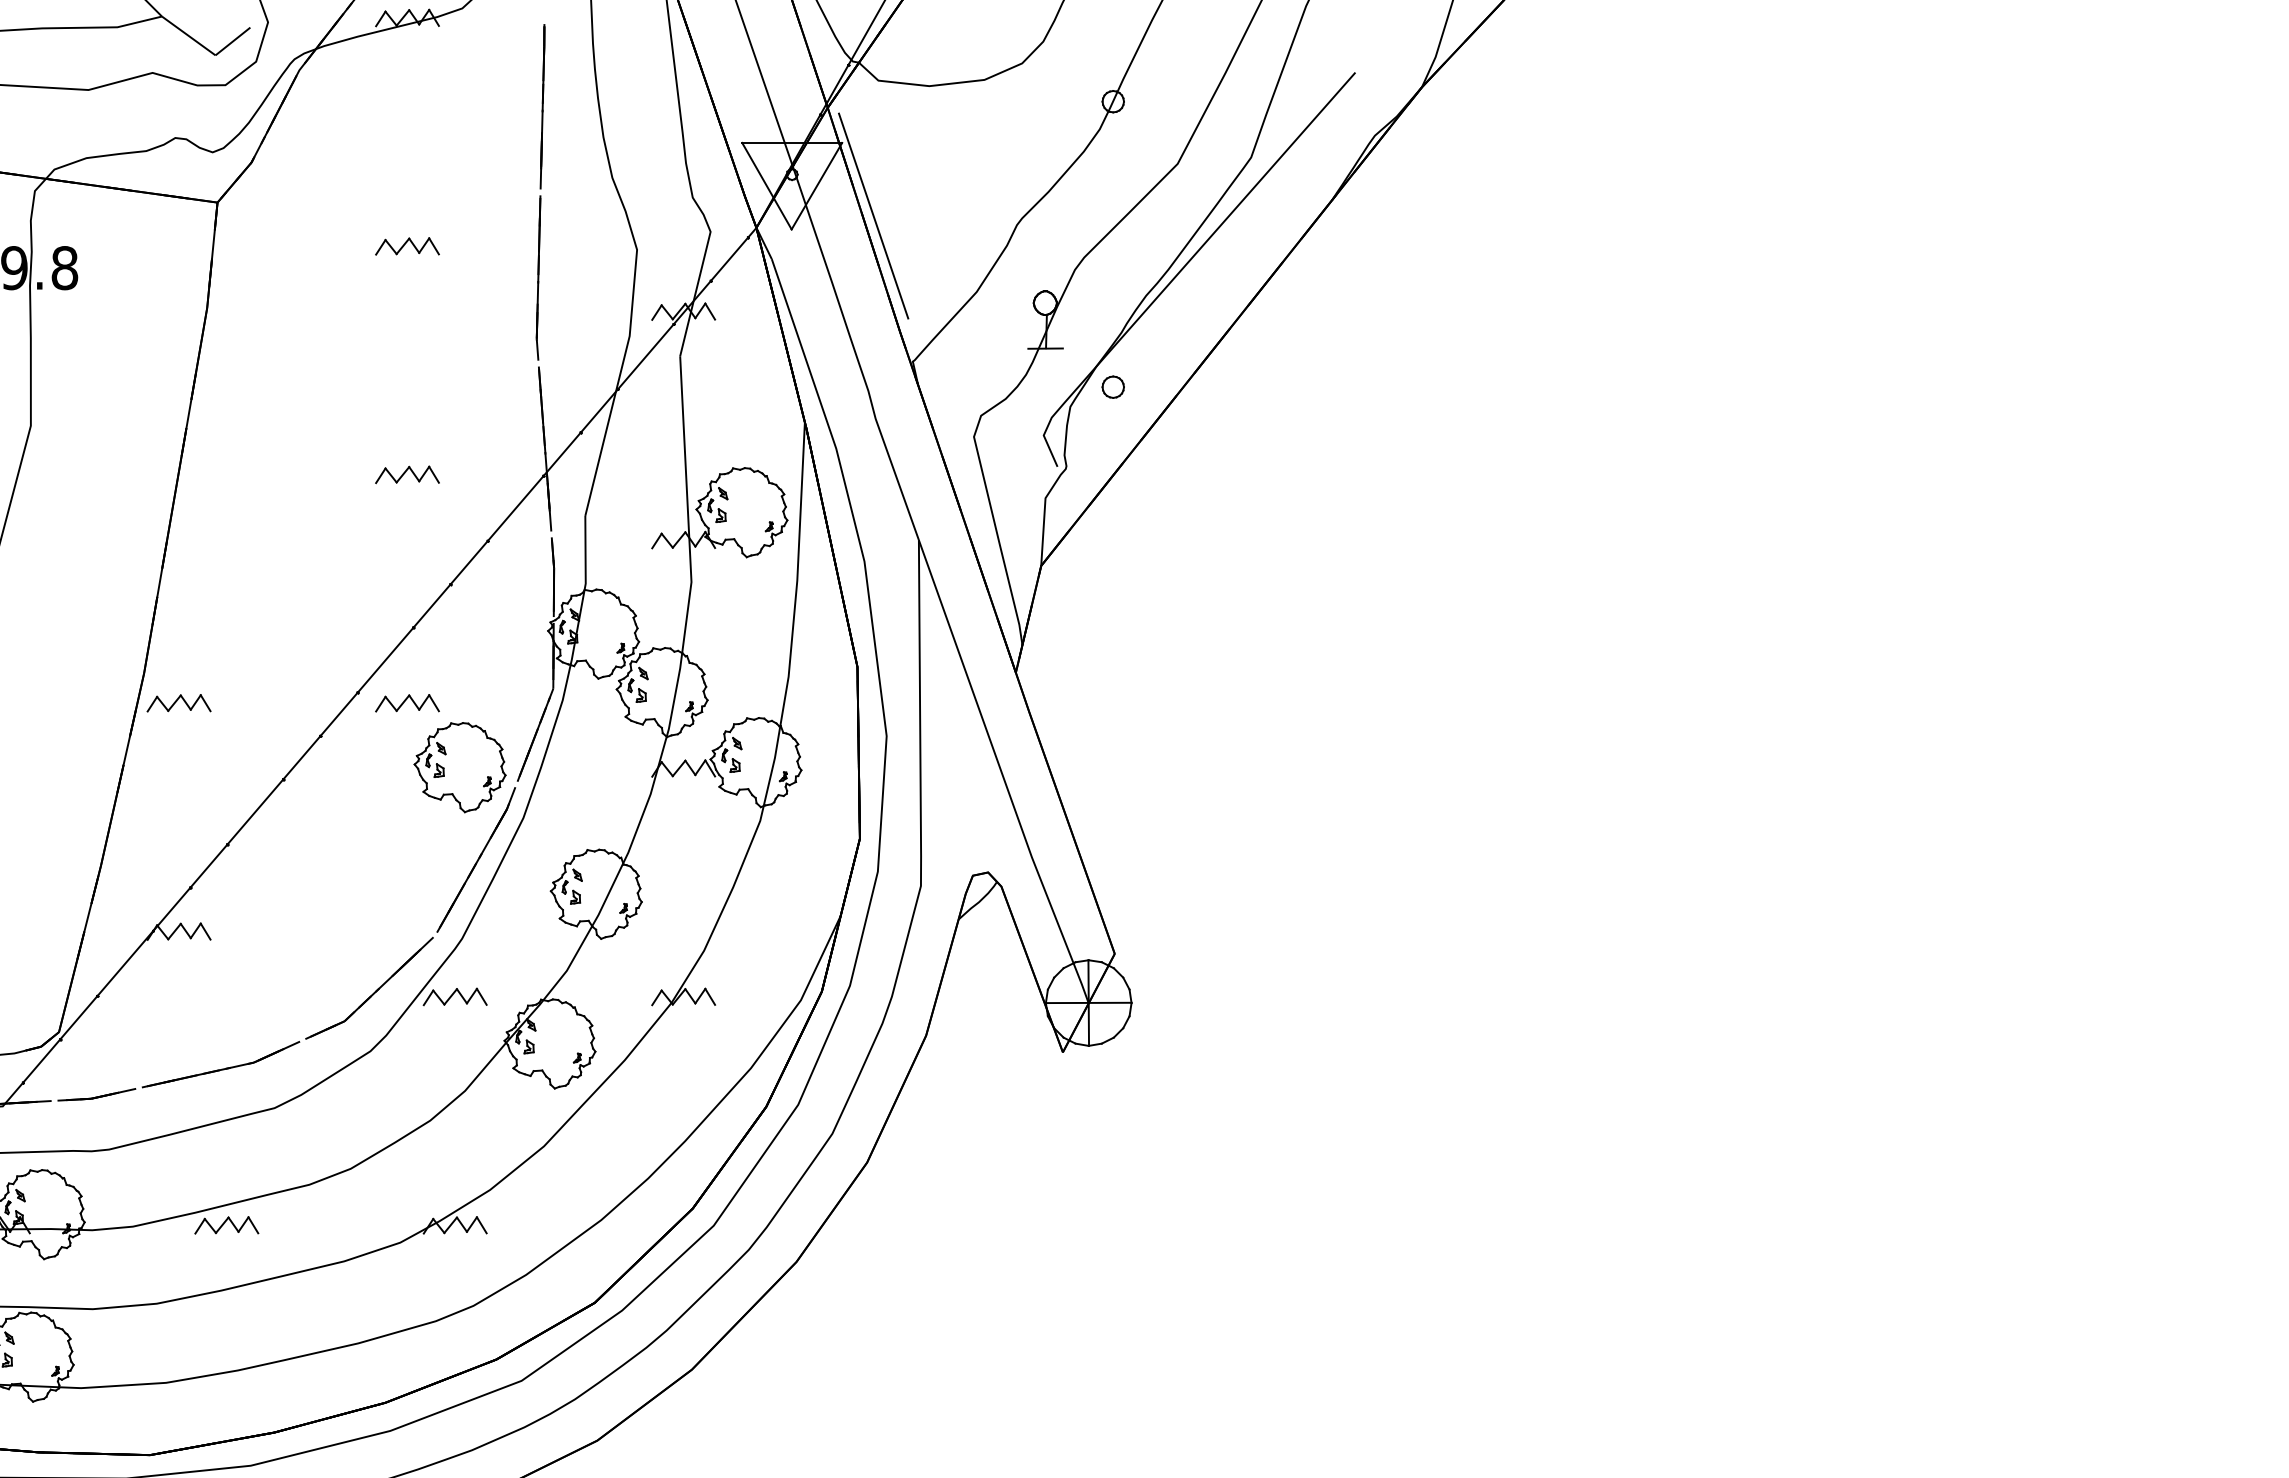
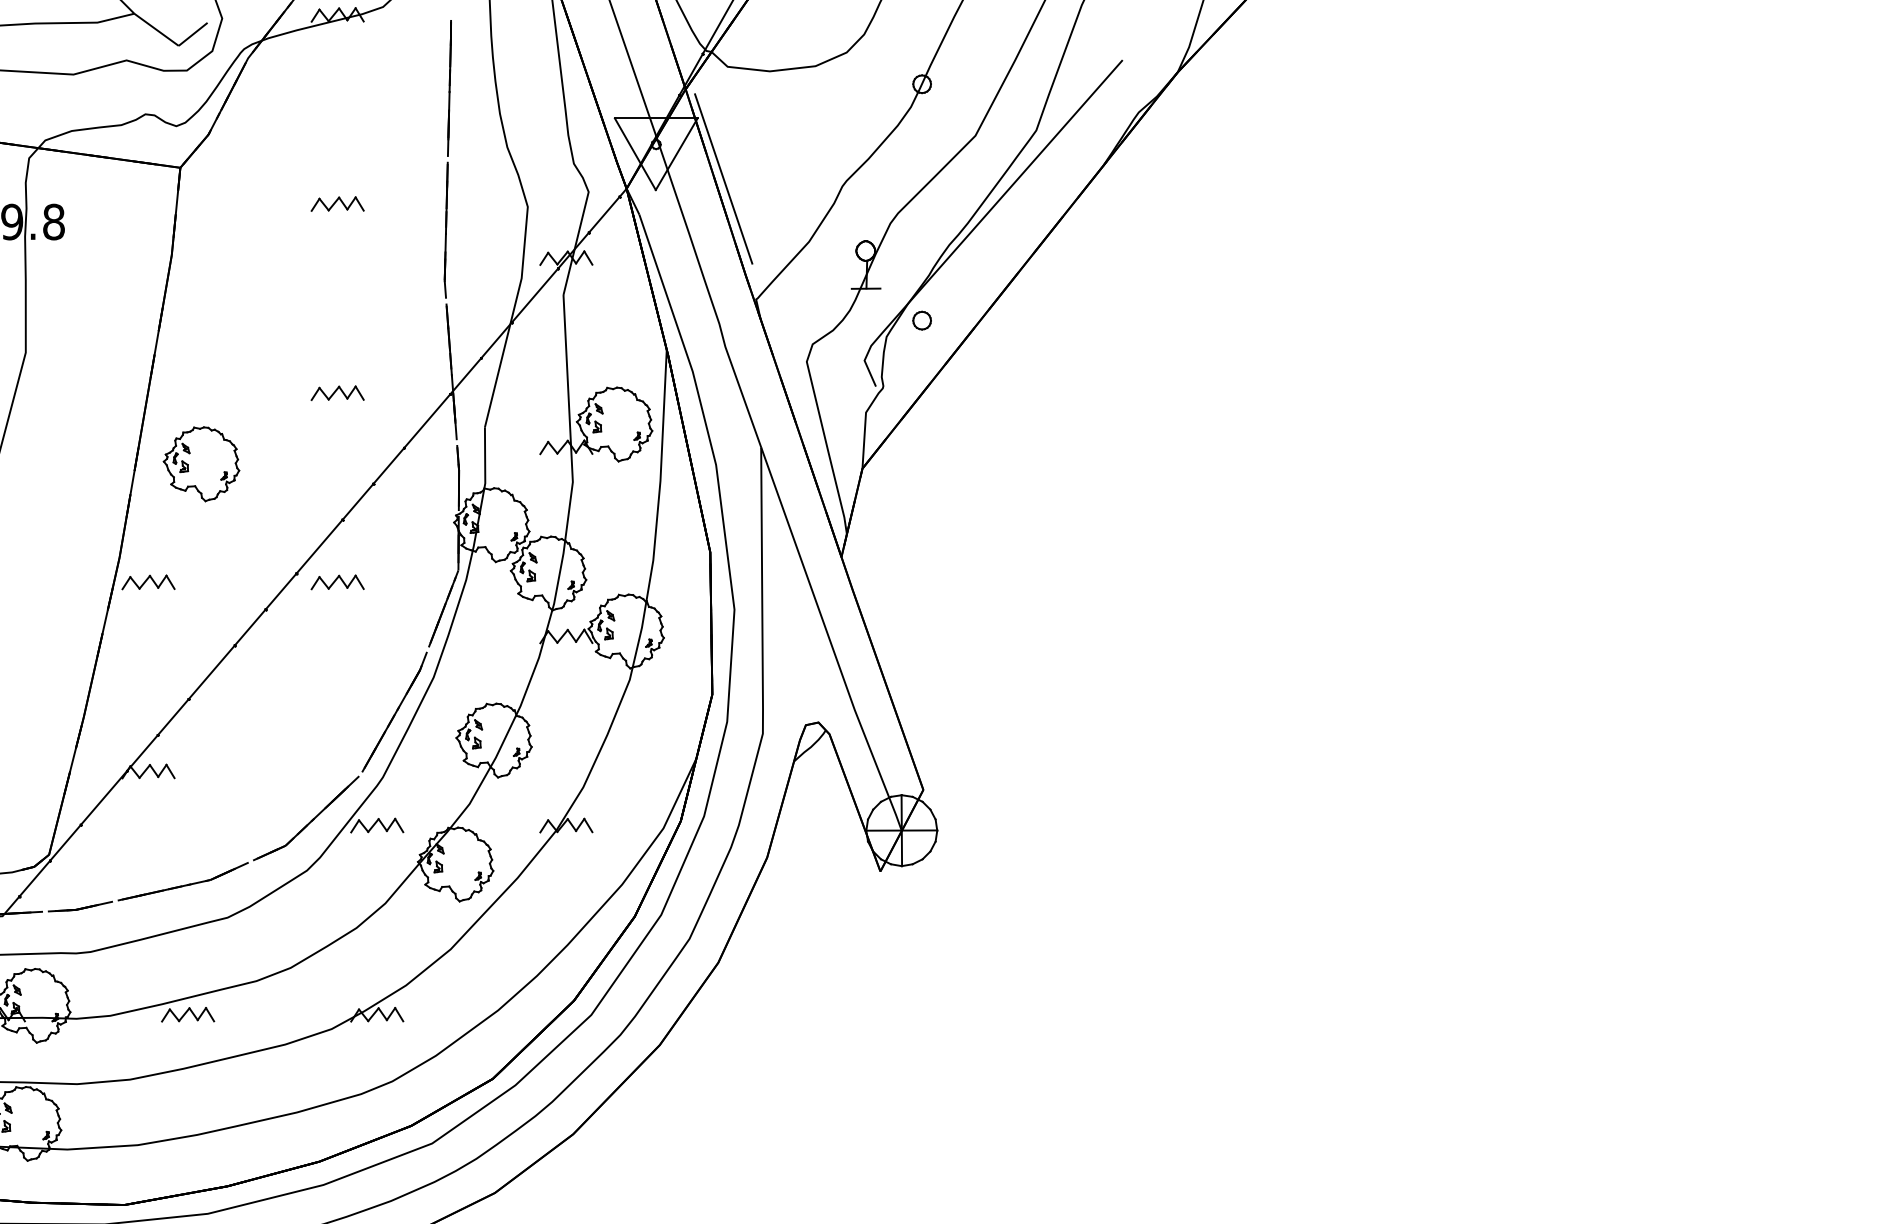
part: (459, 767) -> (201, 464), moved

